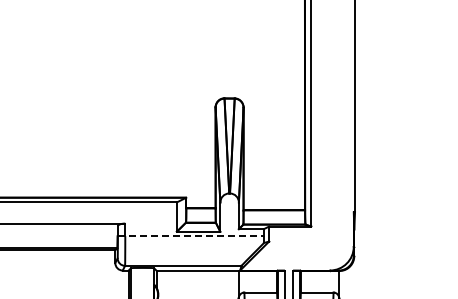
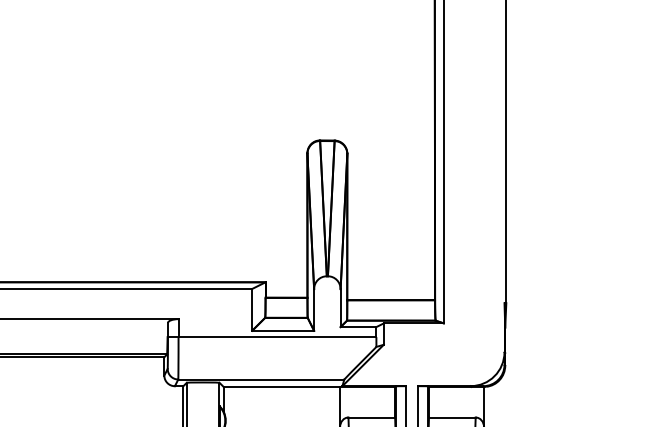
line: (191, 236) -> (273, 337), dashed -> solid

